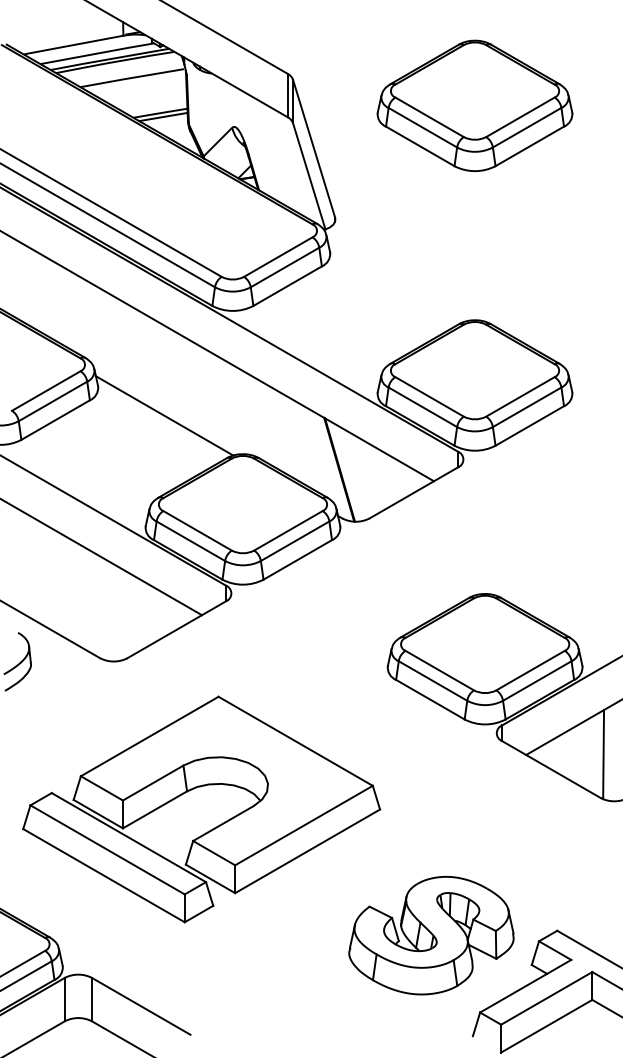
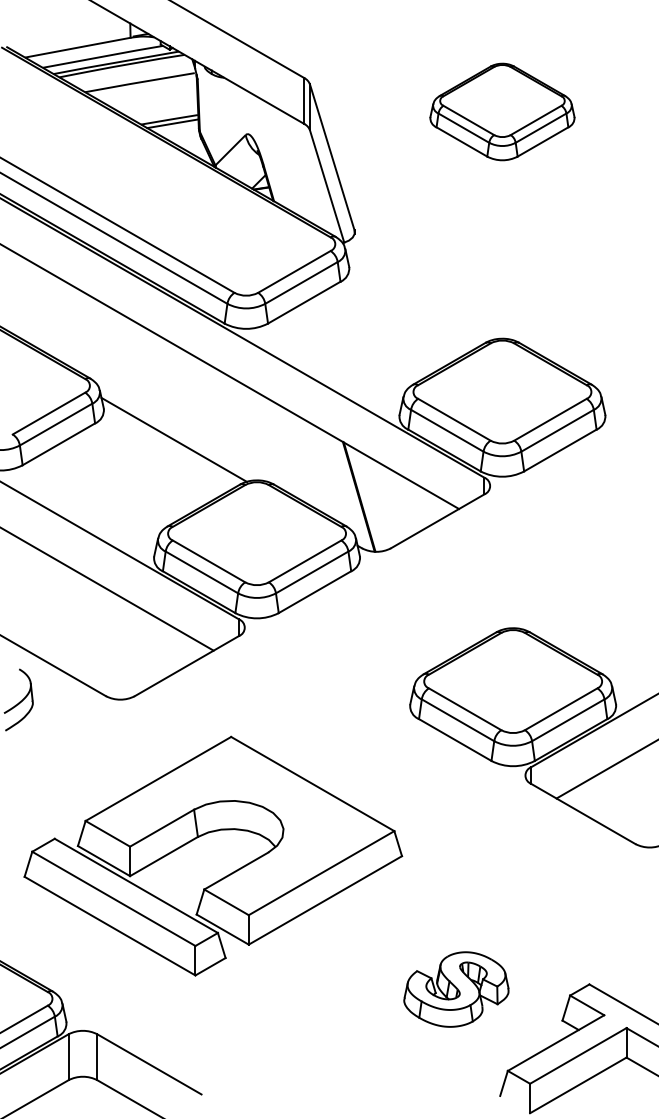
part: (475, 105) -> (502, 111), size x0.7
line: (602, 754) -> (637, 797), removed
part: (431, 935) -> (456, 989), size x0.6

